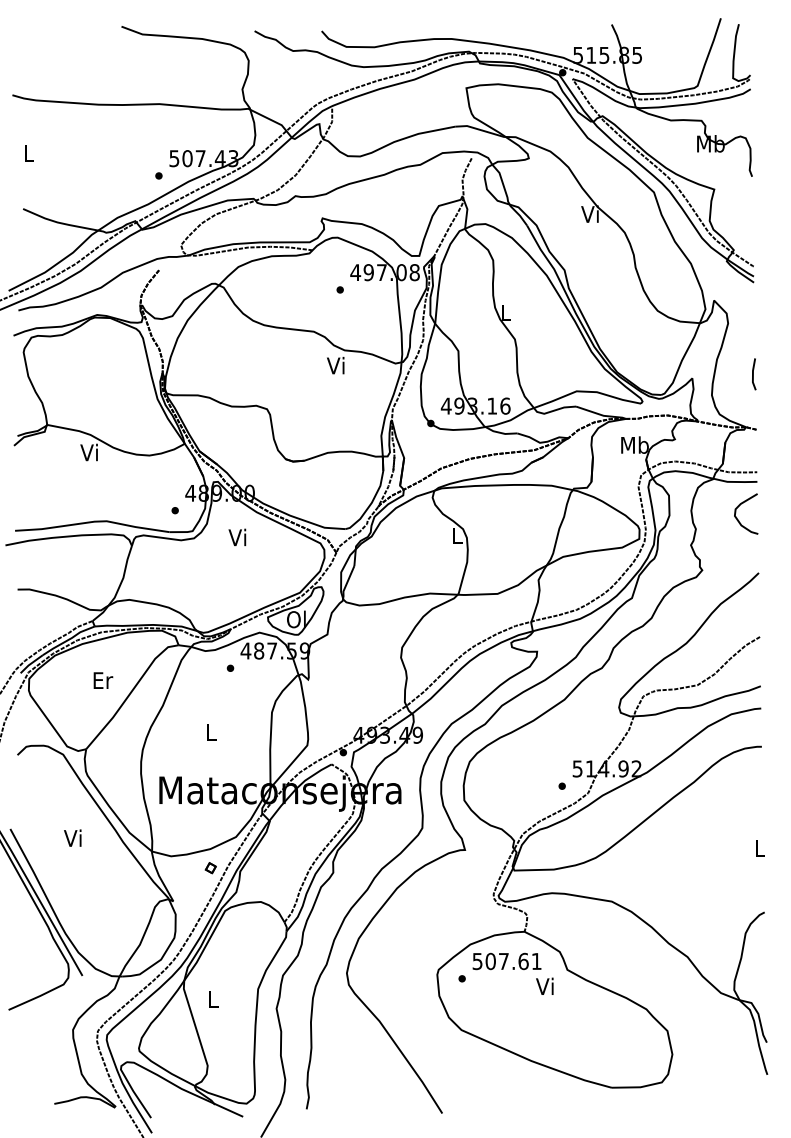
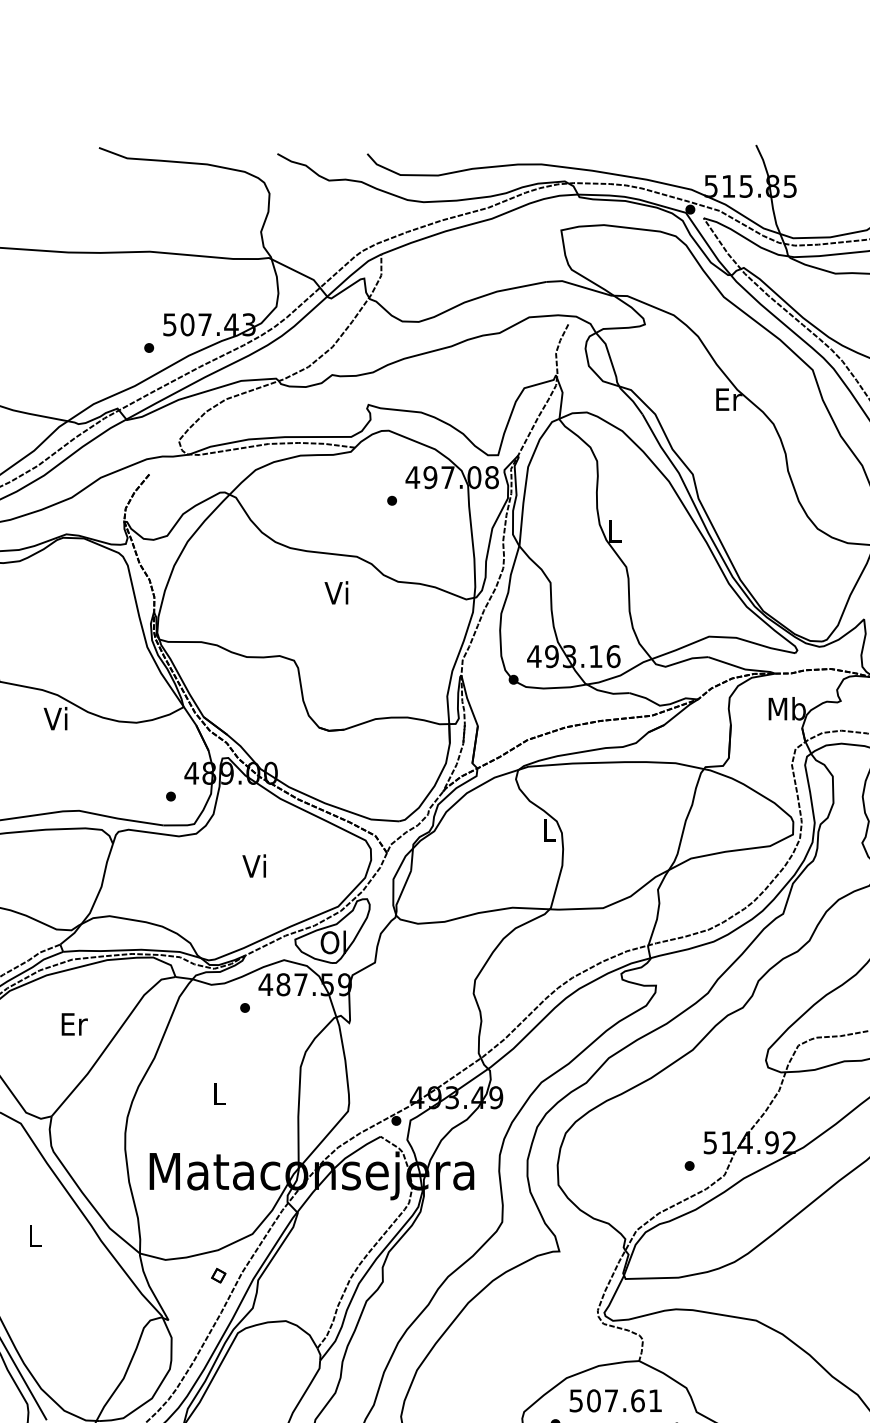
text: (591, 213) -> (728, 398), Vi -> Er
text: (335, 365) -> (336, 592), moved
text: (237, 537) -> (254, 866), moved
text: (72, 837) -> (33, 1234), Vi -> L

